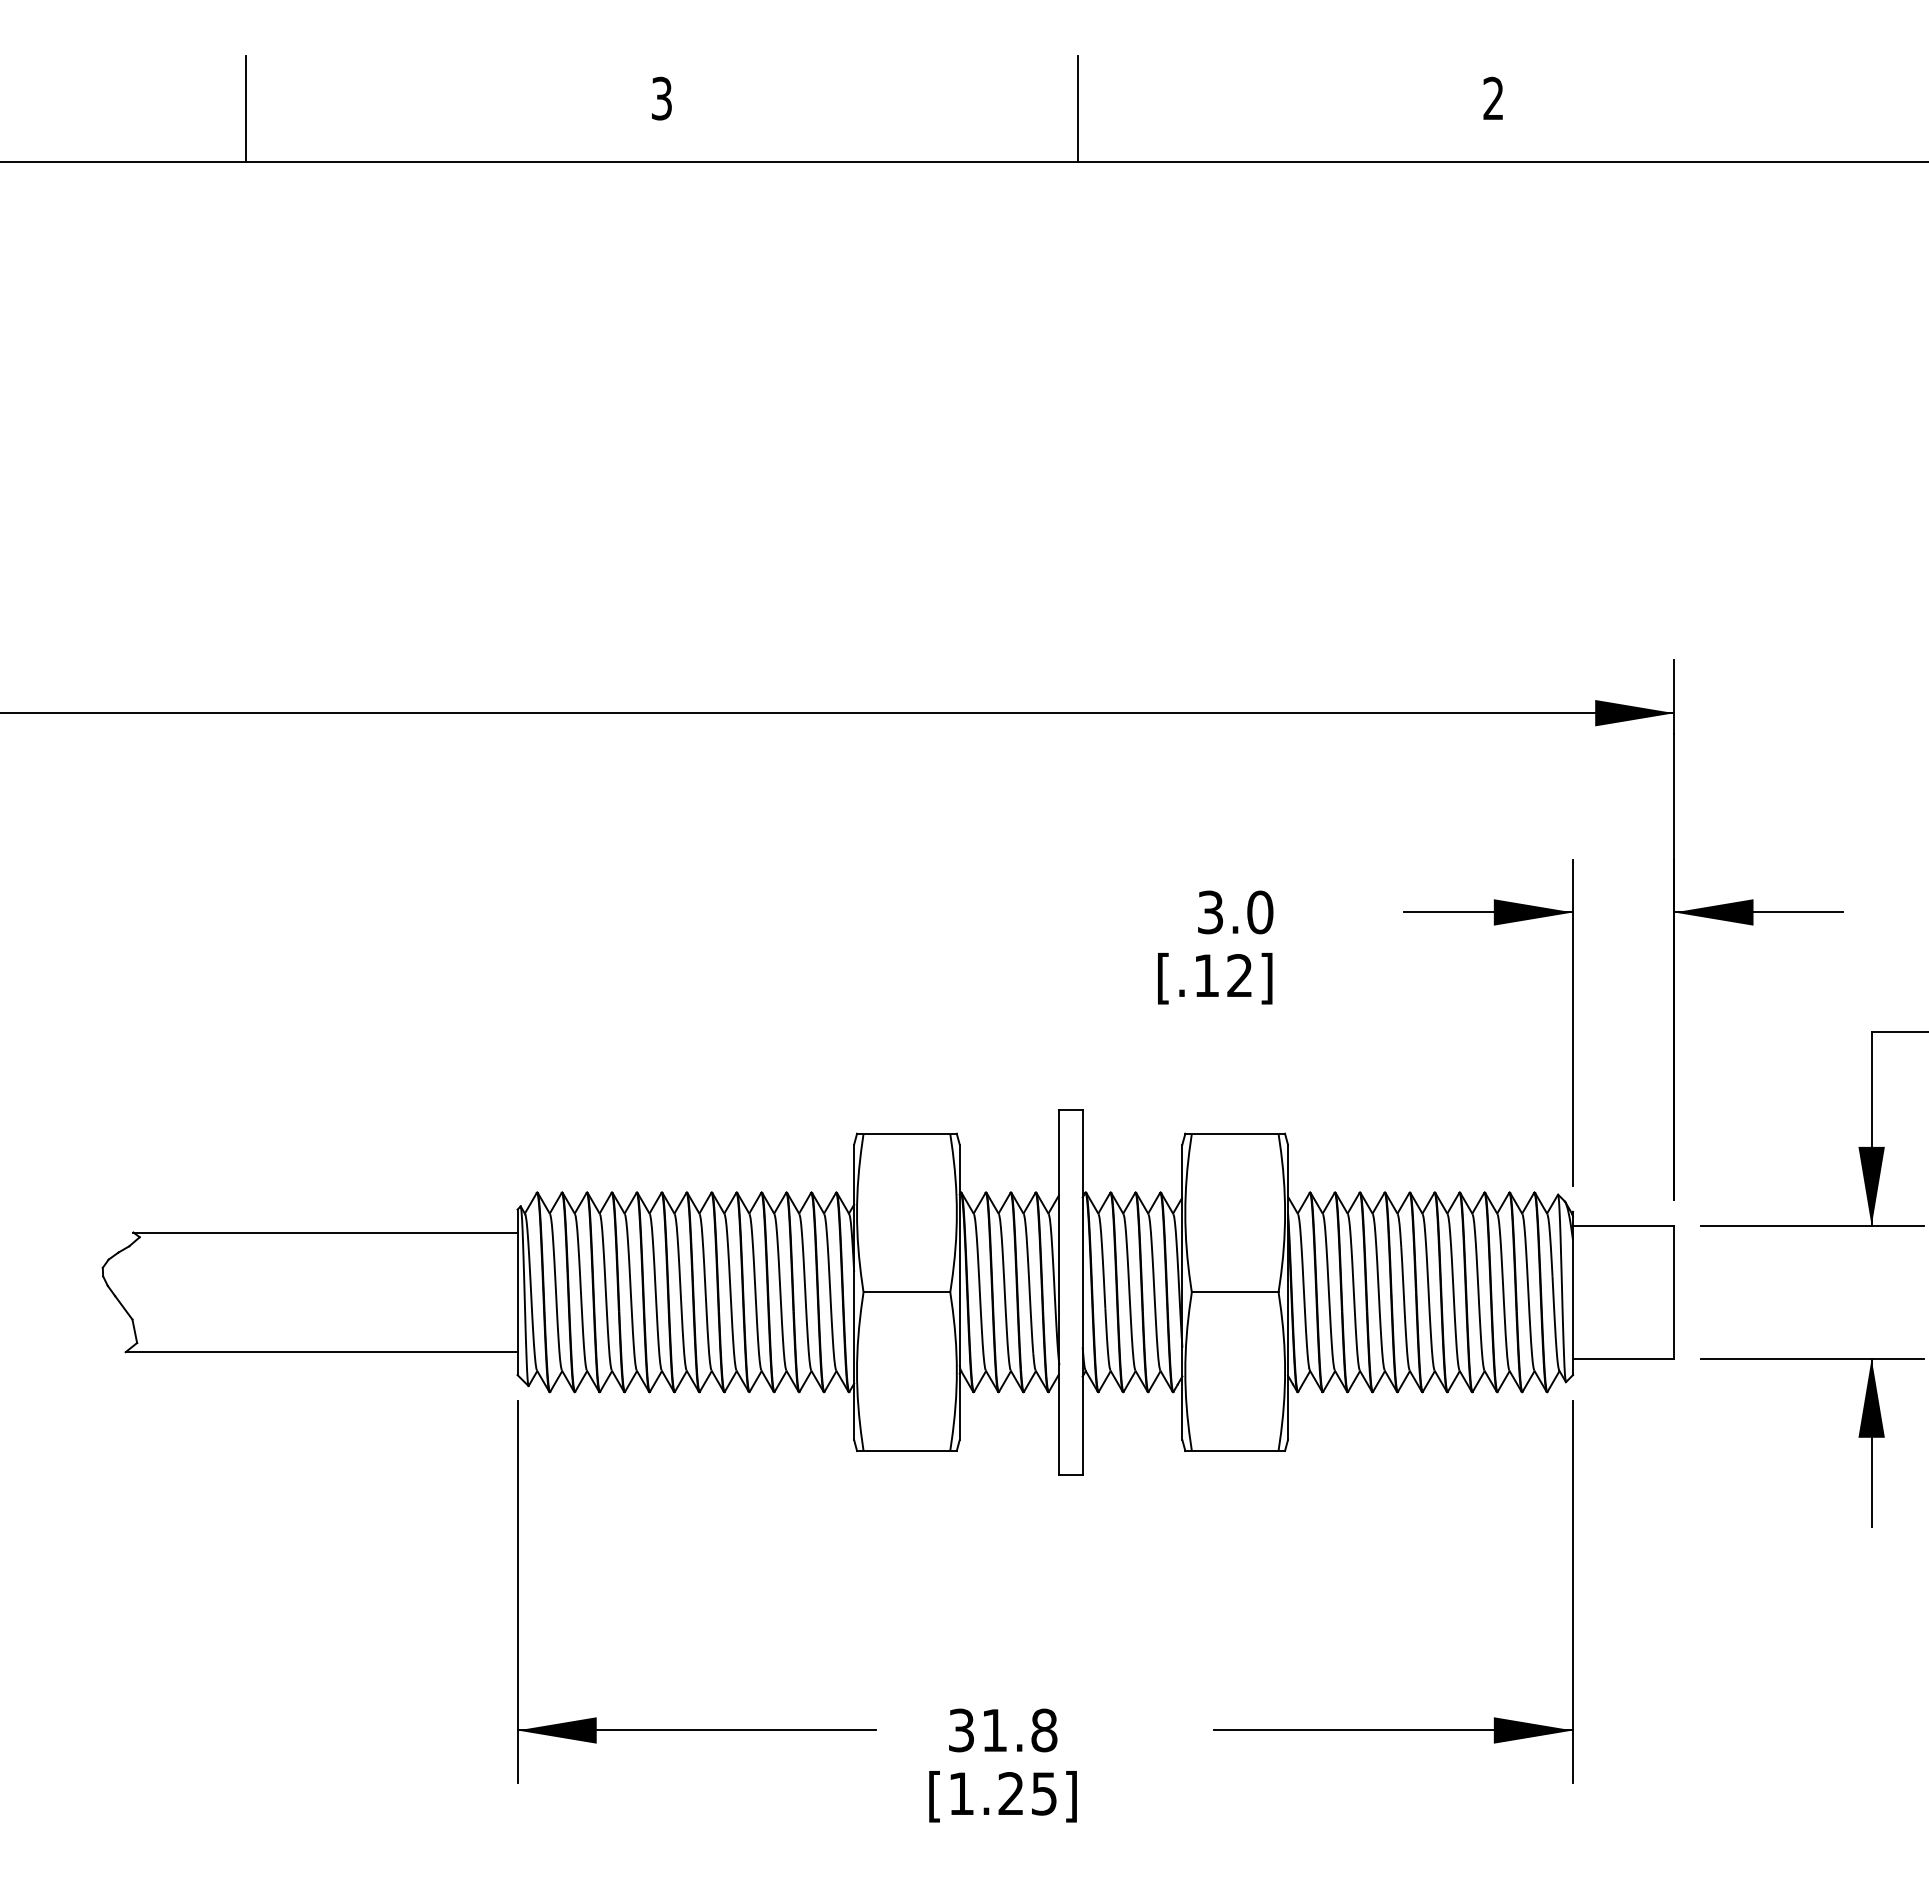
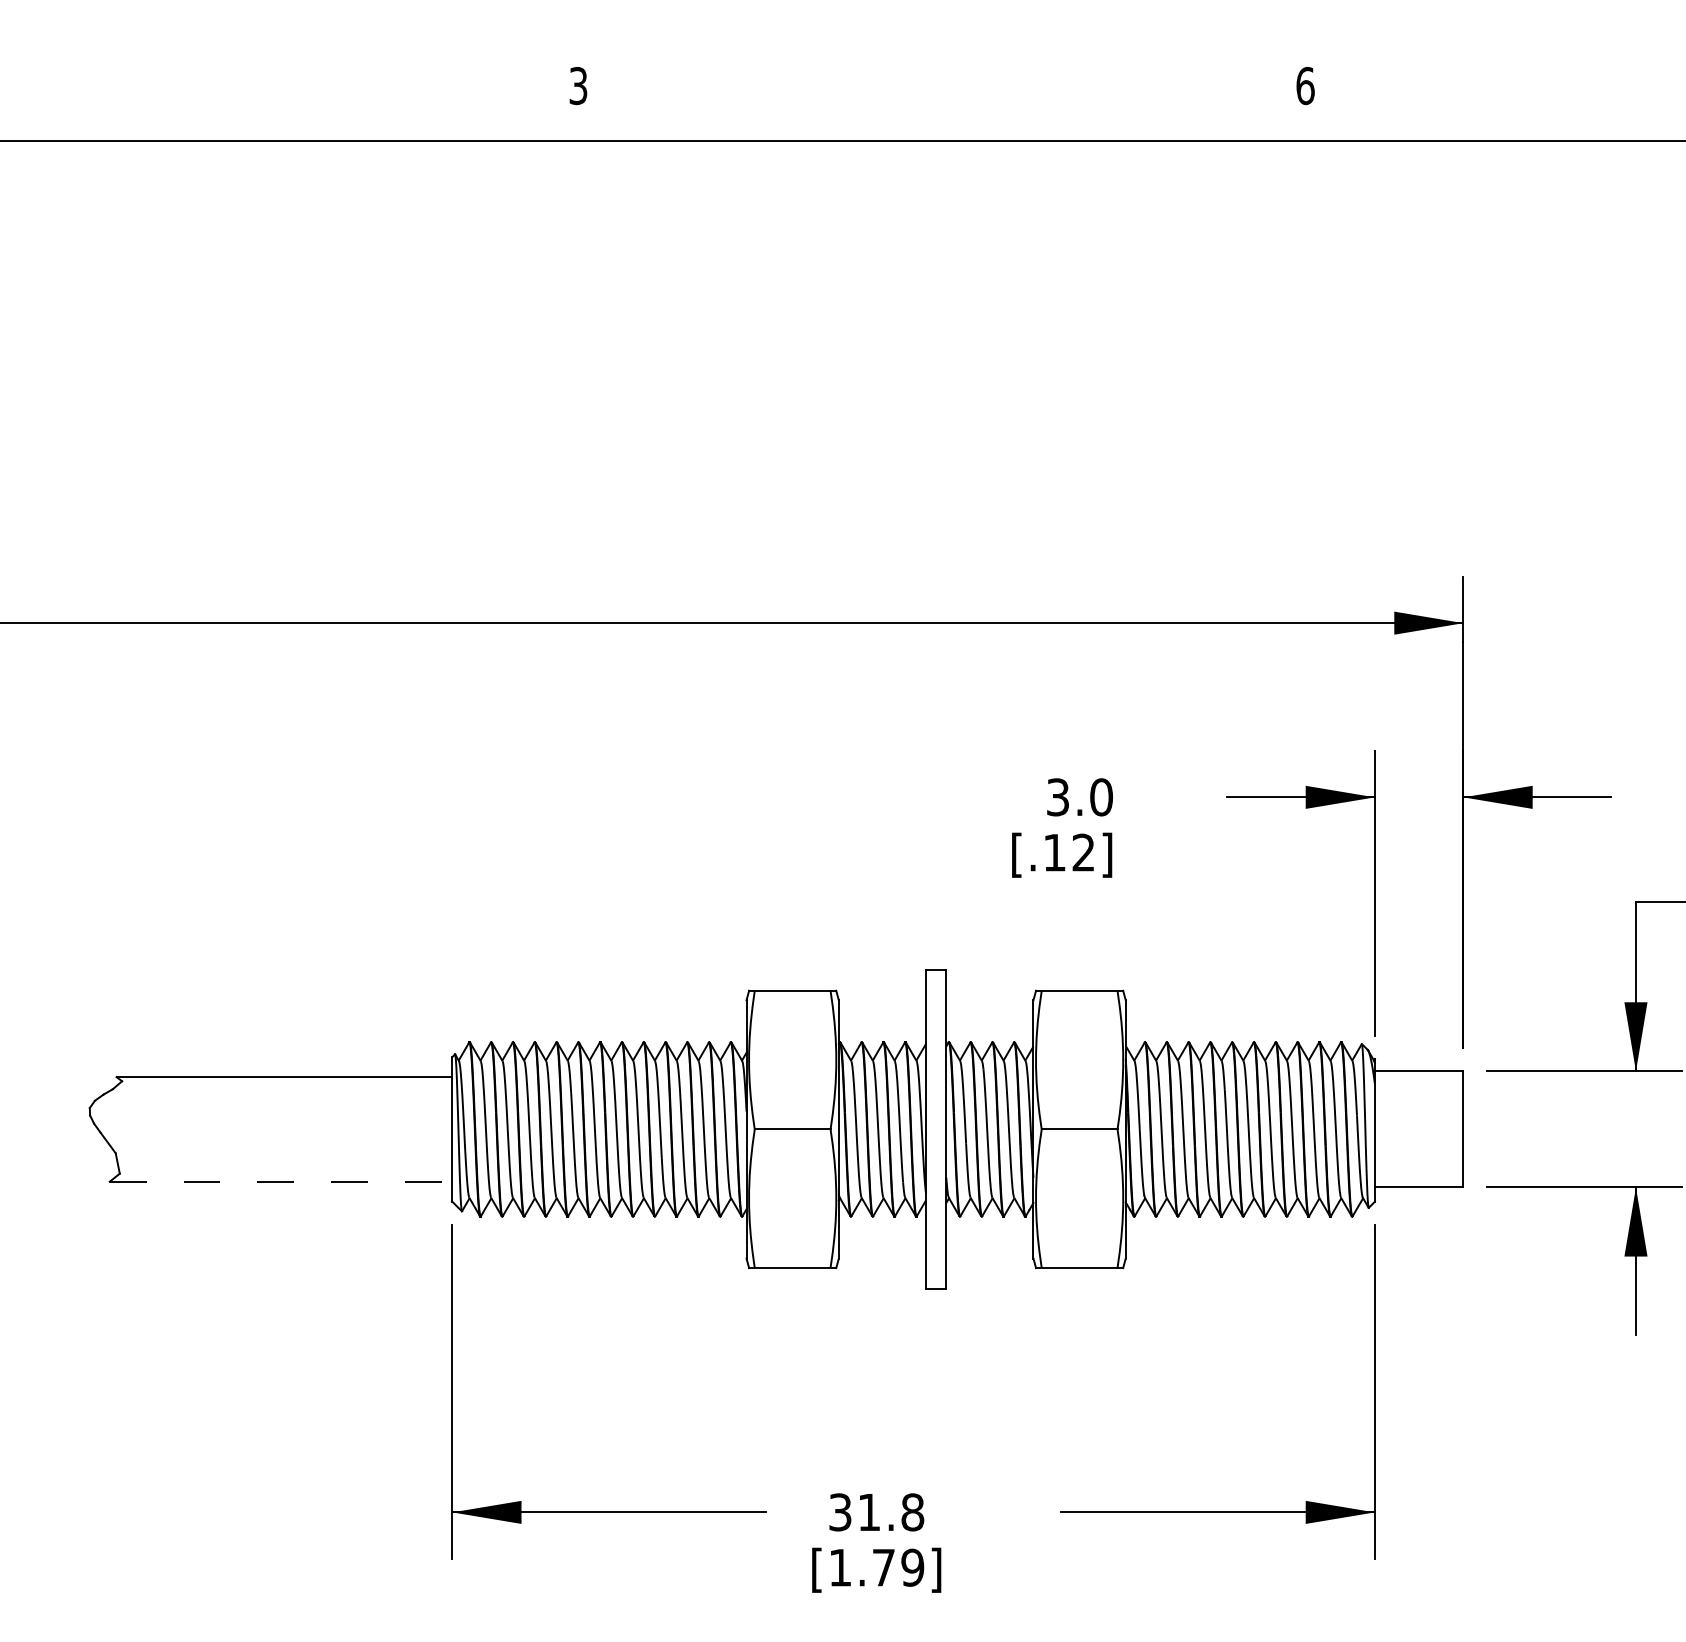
text: (1493, 98) -> (1305, 85), 2 -> 6
line: (246, 108) -> (215, 94), removed
line: (1077, 108) -> (941, 94), removed
line: (321, 1352) -> (280, 1182), solid -> dashed
text: (1027, 1793) -> (898, 1567), [1.25] -> [1.79]

